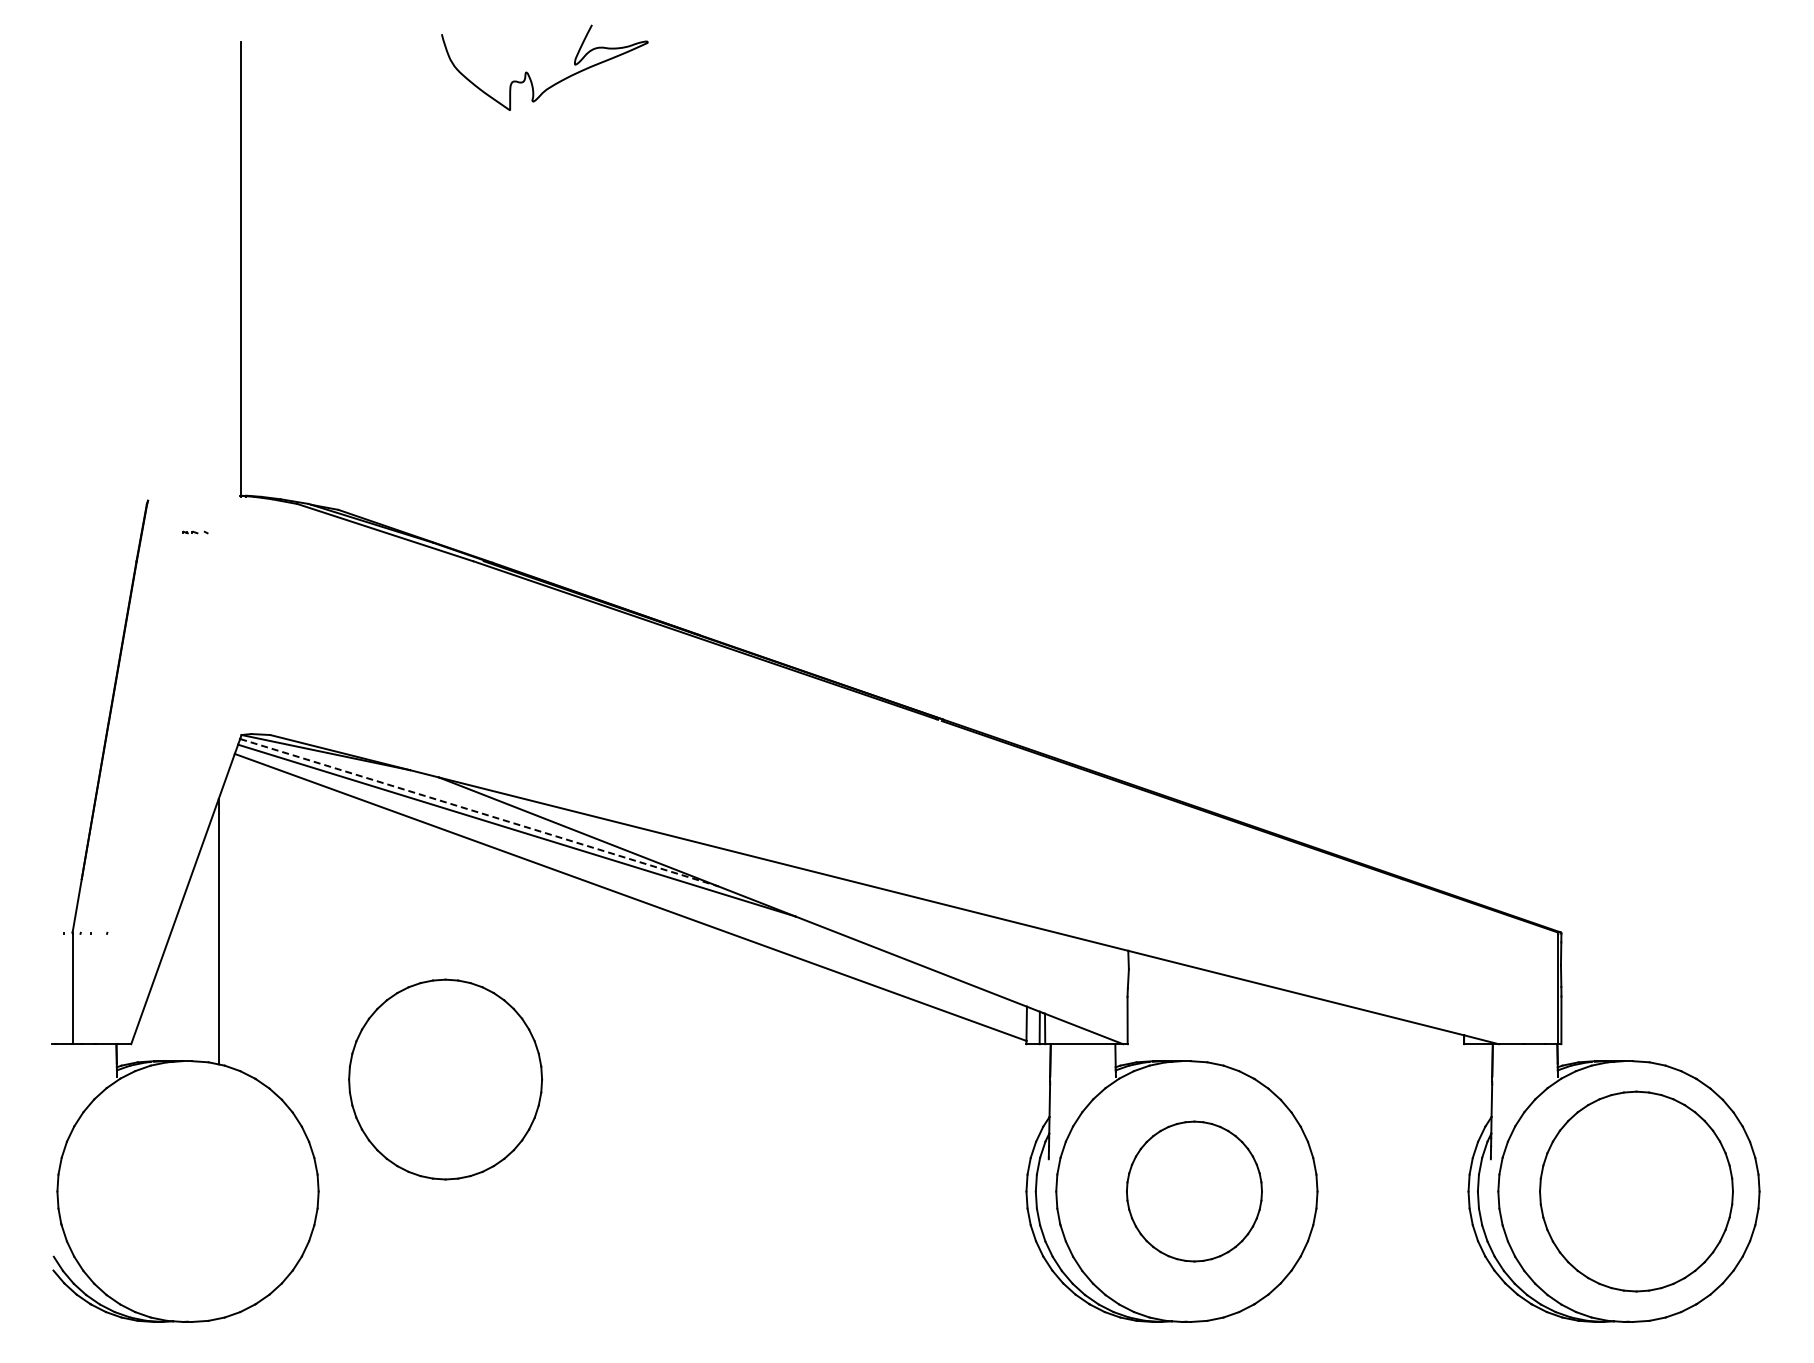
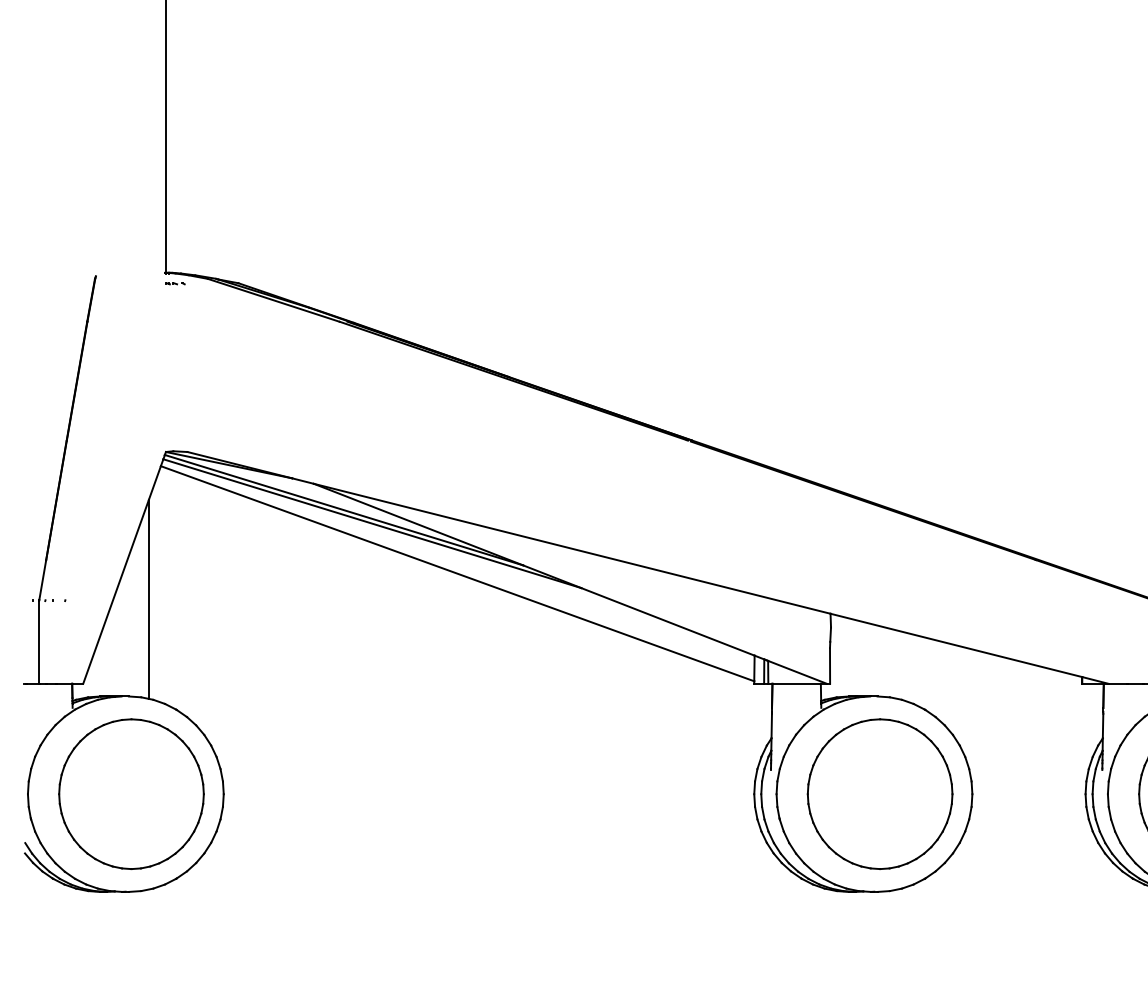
part: (195, 532) -> (175, 283), moved
line: (479, 812) -> (344, 510), dashed -> solid
part: (445, 1079) -> (131, 794), moved
part: (1194, 1191) -> (880, 794), size x1.43

